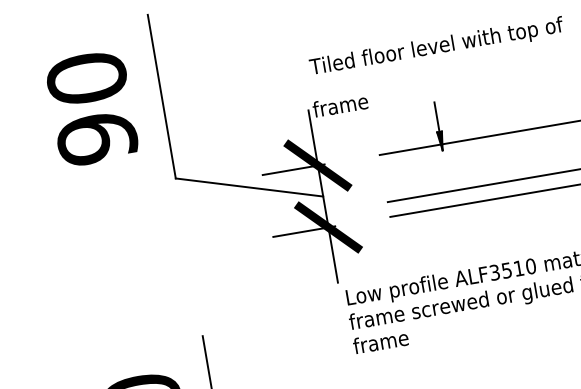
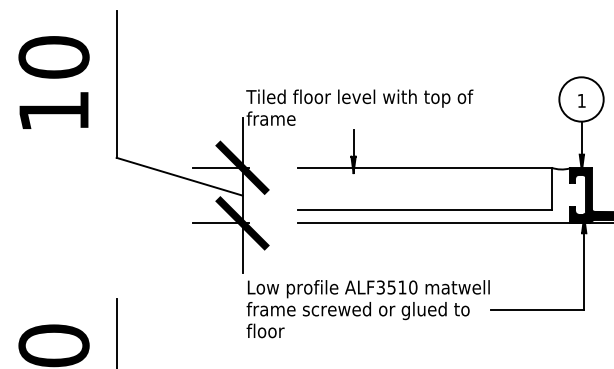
text: (436, 47) -> (359, 98), moved
text: (96, 138) -> (53, 111), 90 -> 10
text: (384, 340) -> (274, 330), frame -> floor

